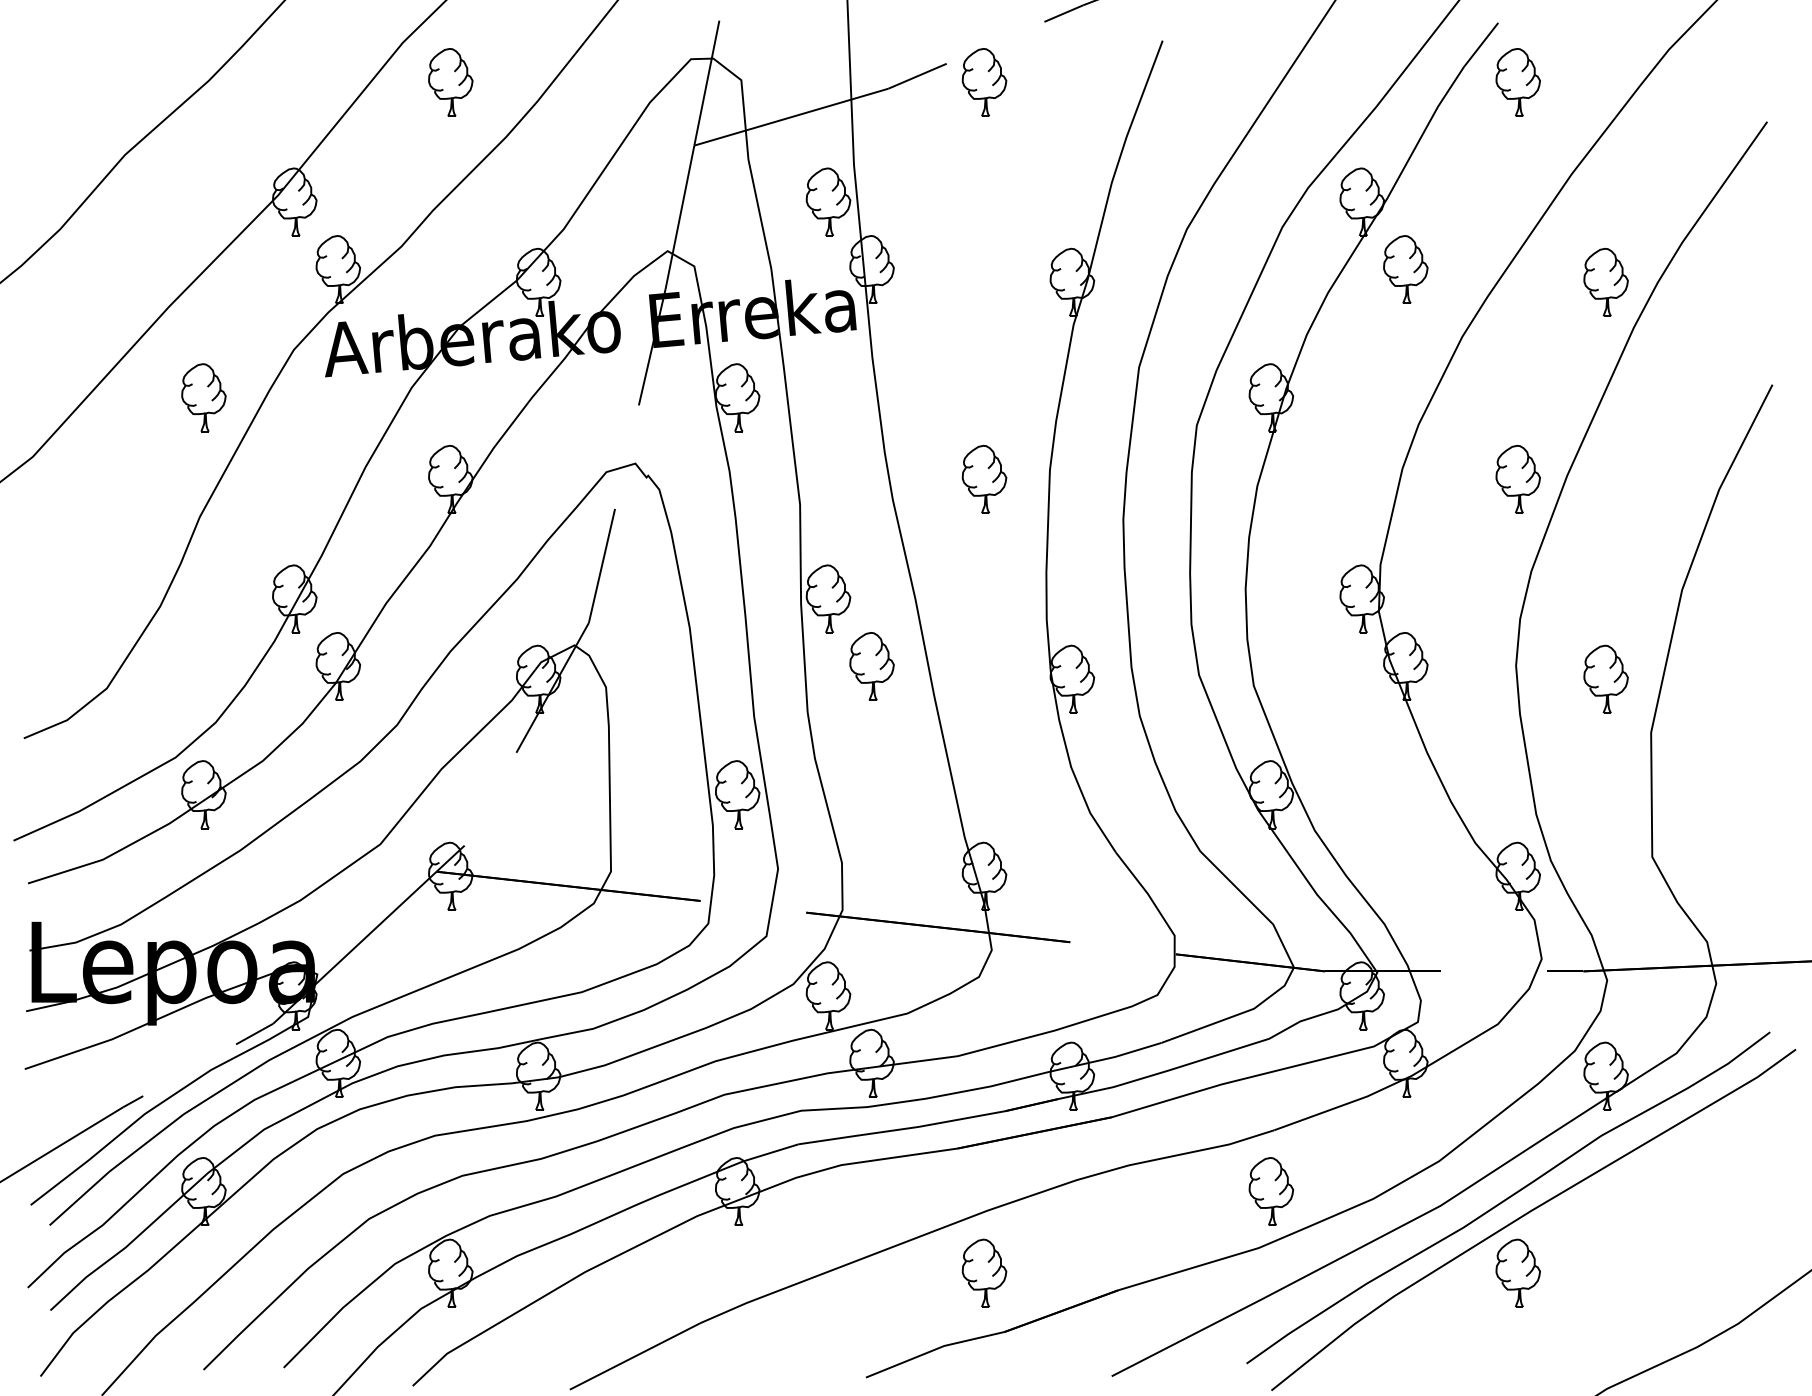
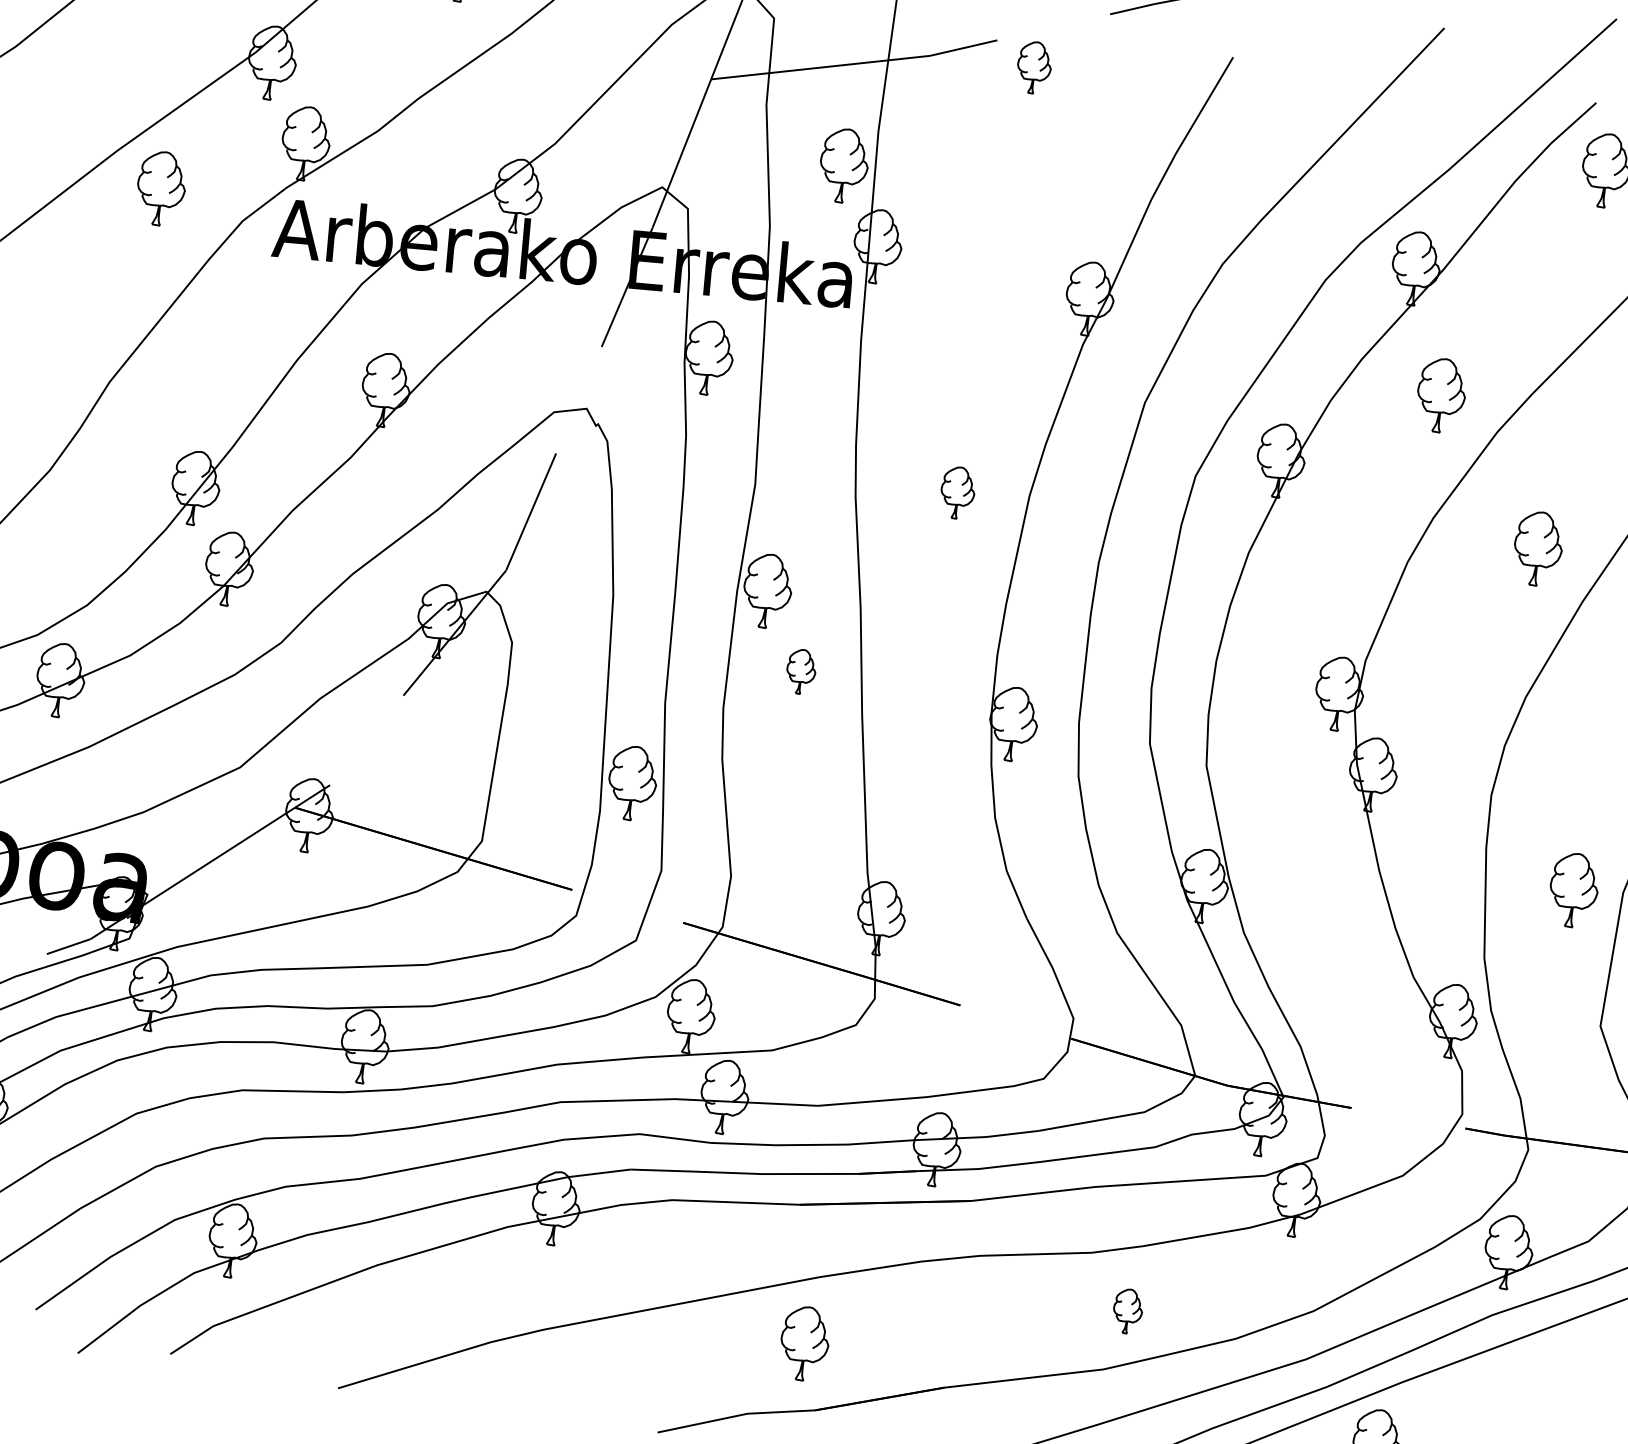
part: (984, 82) -> (1034, 67), size x0.7
part: (1405, 269) -> (1441, 395), moved
part: (203, 397) -> (160, 188), moved
part: (984, 478) -> (957, 492), size x0.7
part: (1517, 478) -> (1537, 547), moved
part: (871, 666) -> (800, 671), size x0.6
part: (1605, 678) -> (1573, 889), moved
part: (1271, 1191) -> (1127, 1311), size x0.6

